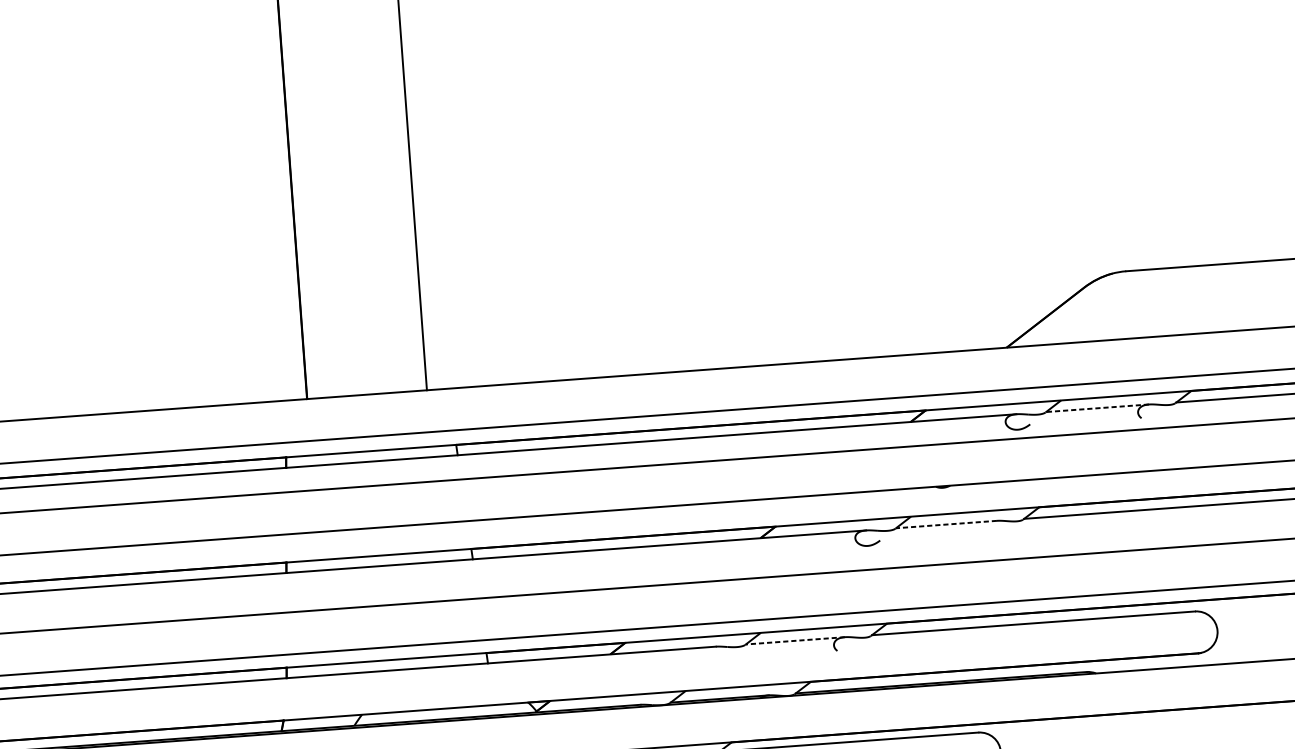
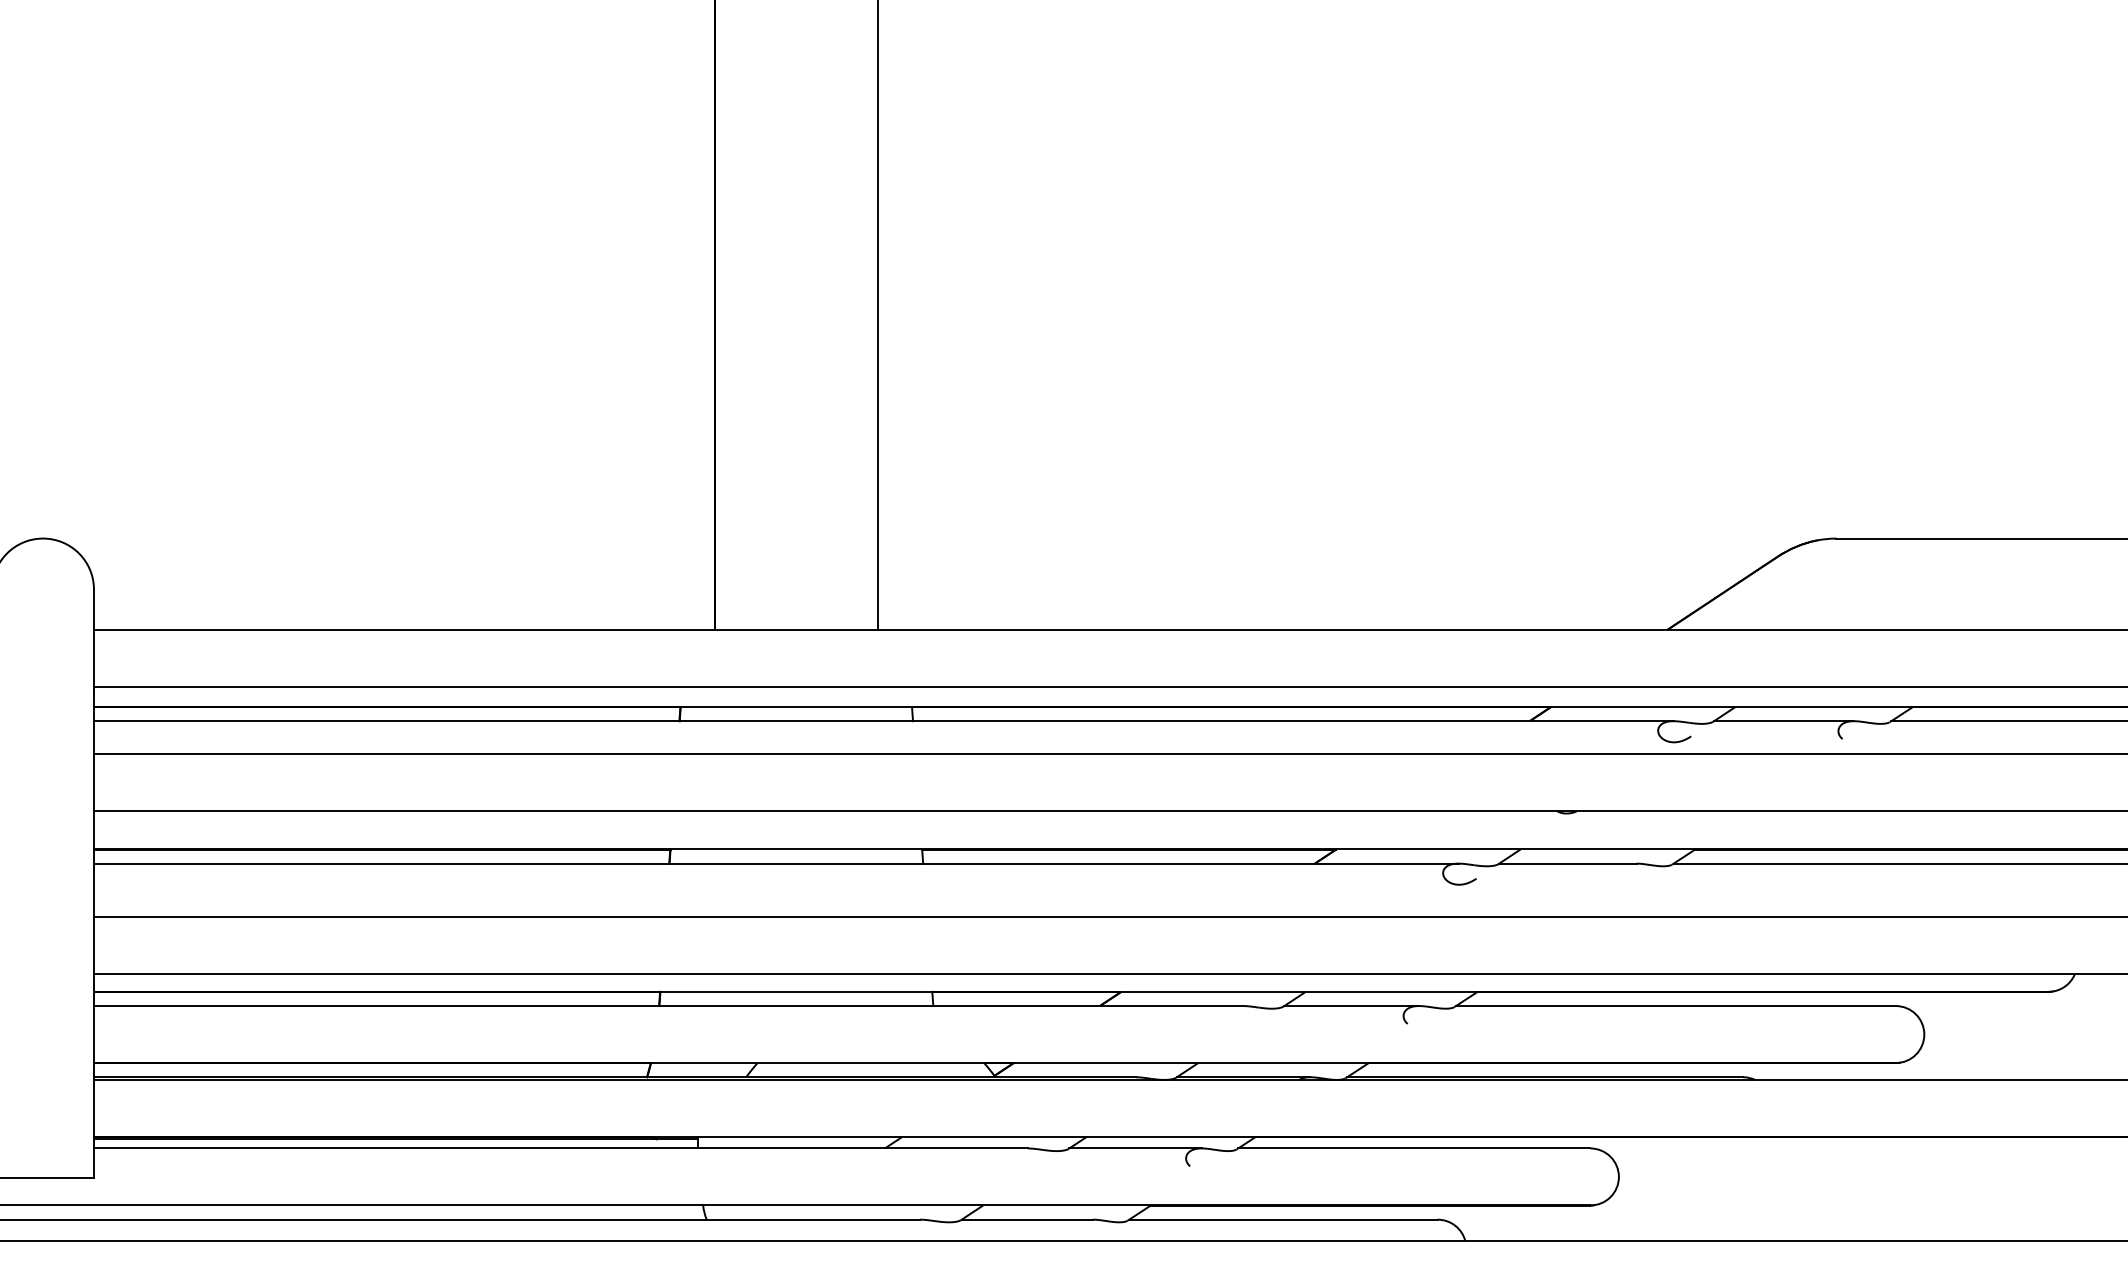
line: (1097, 408) -> (1784, 721), dashed -> solid
line: (946, 524) -> (1567, 863), dashed -> solid
line: (795, 641) -> (1351, 1006), dashed -> solid

